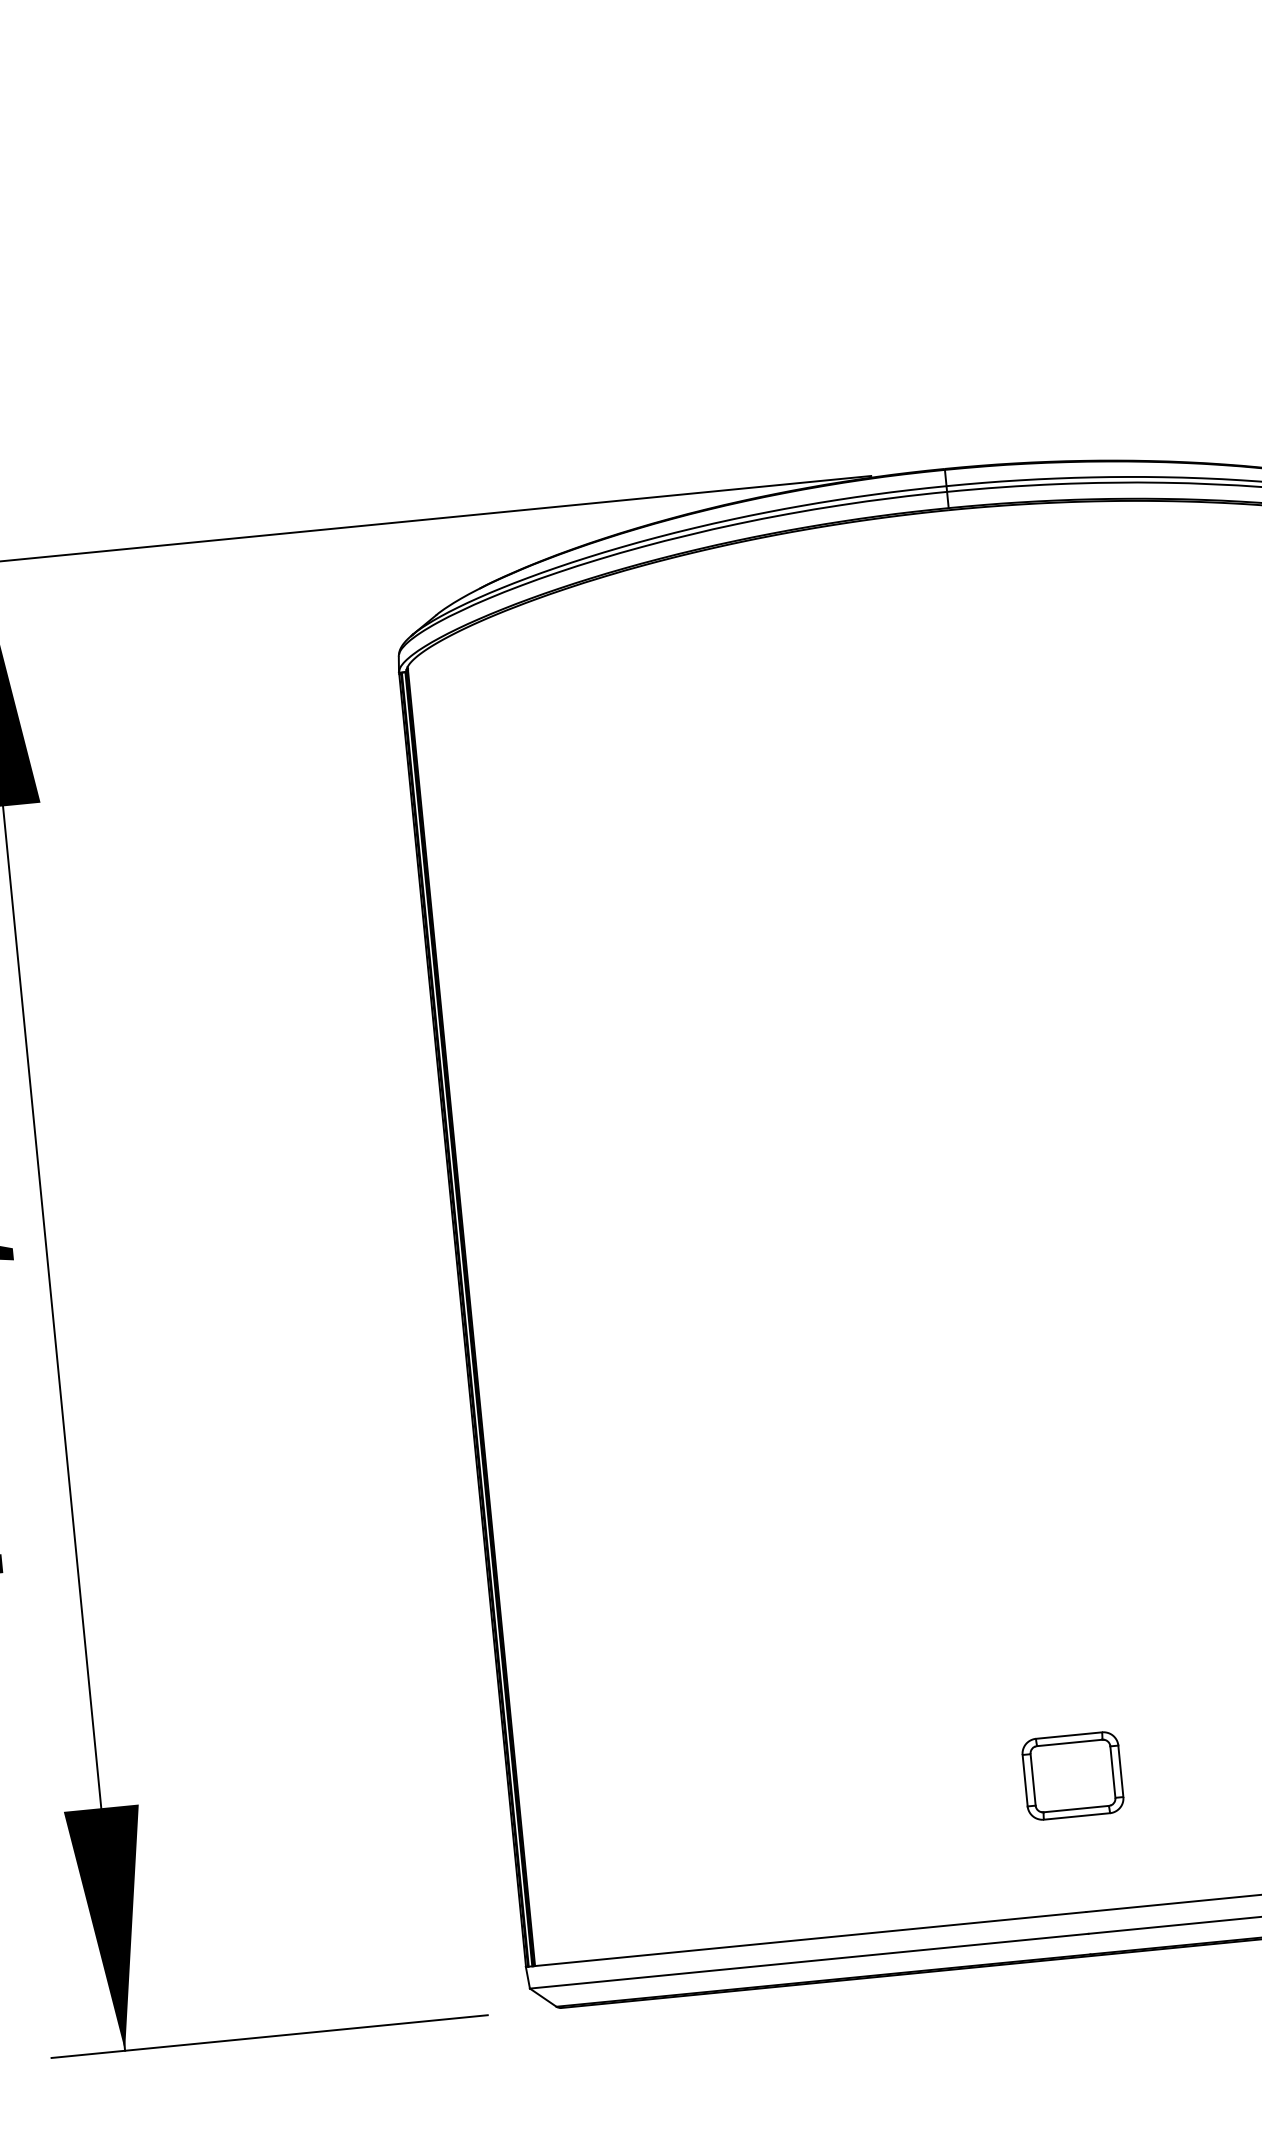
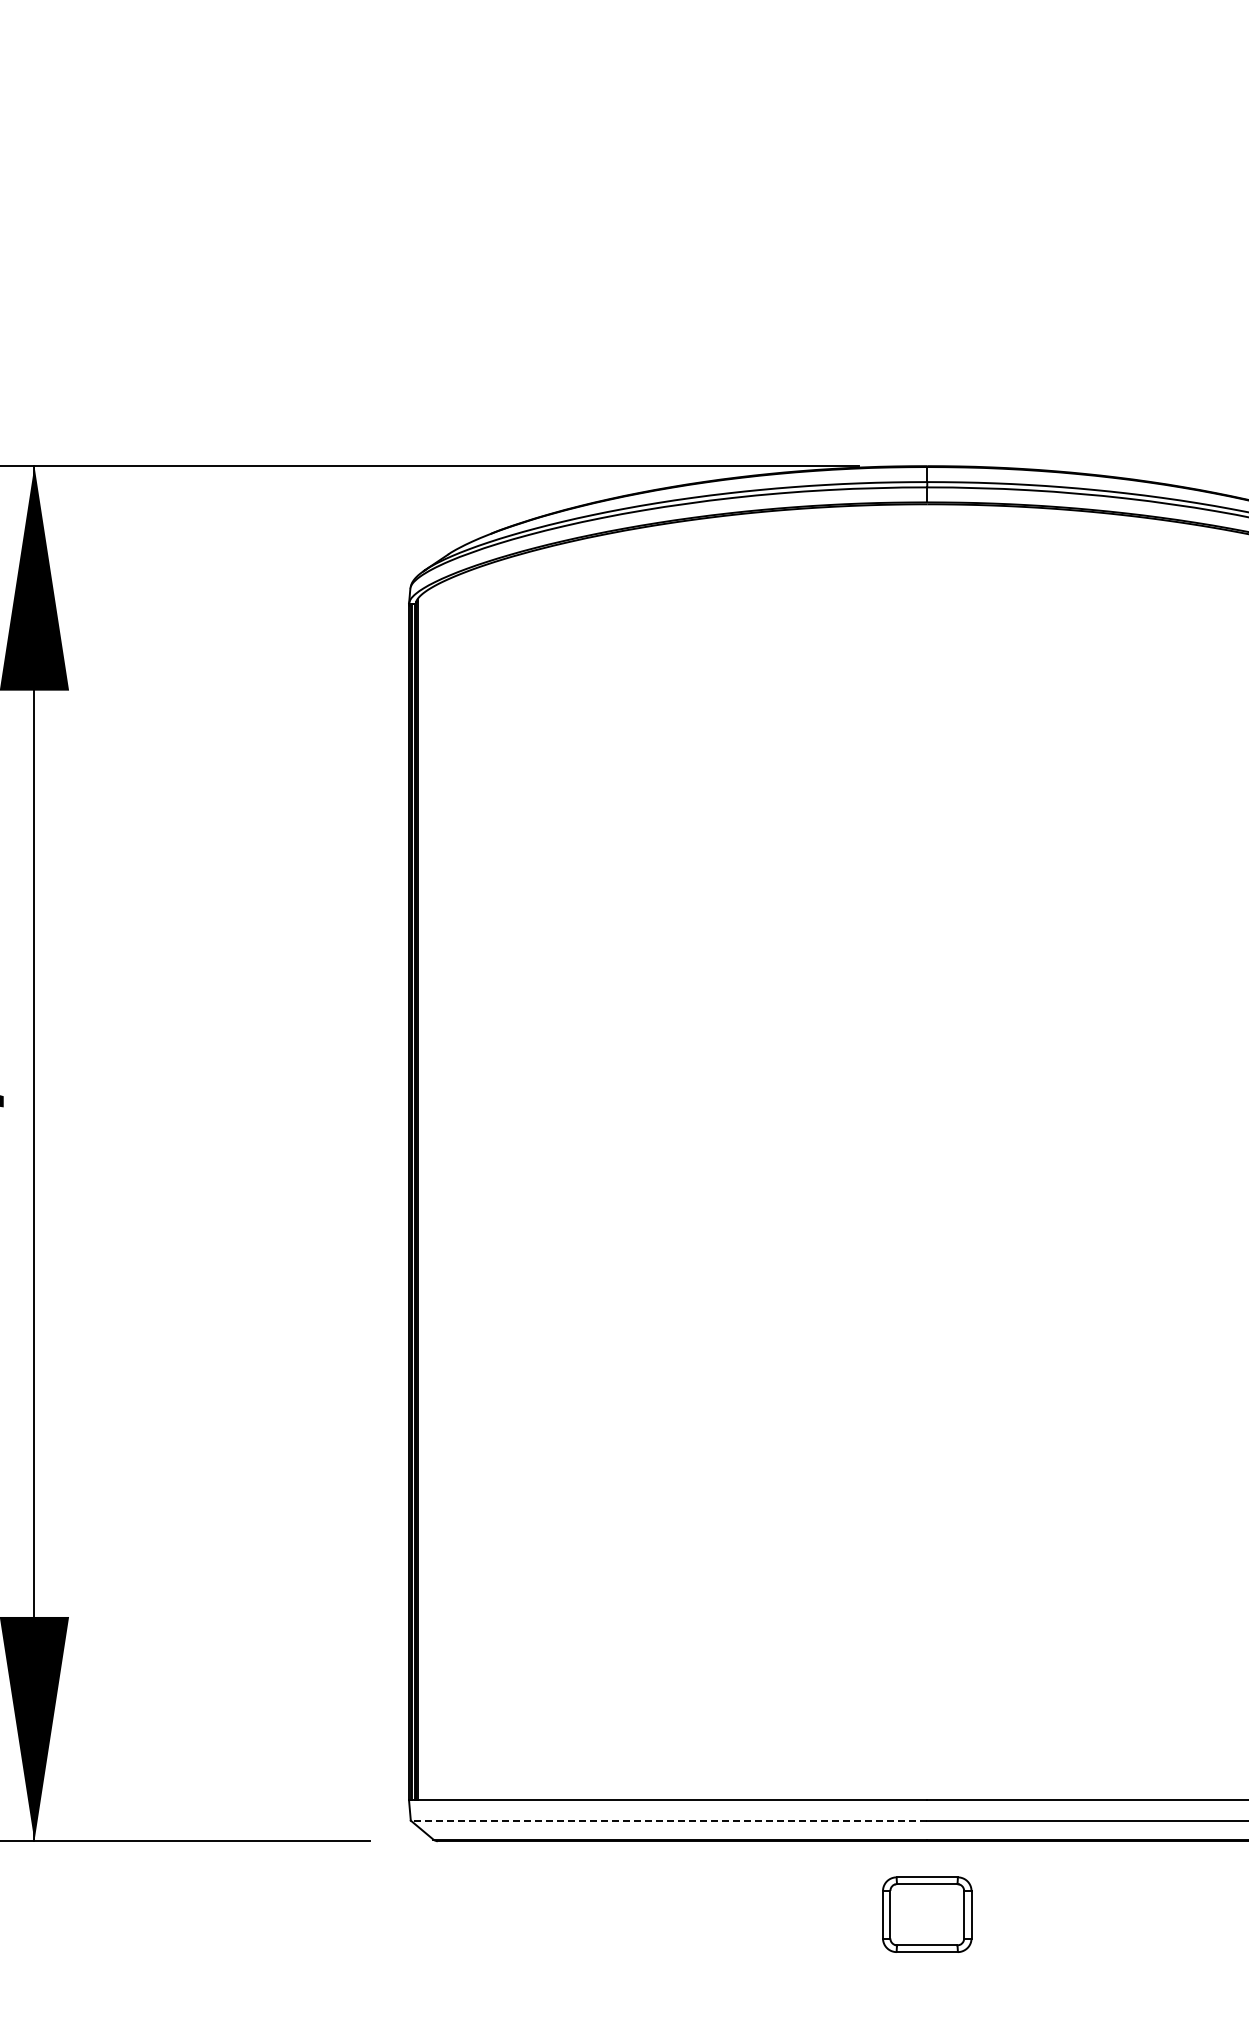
part: (1073, 1775) -> (927, 1914), moved
line: (808, 1961) -> (668, 1820), solid -> dashed

